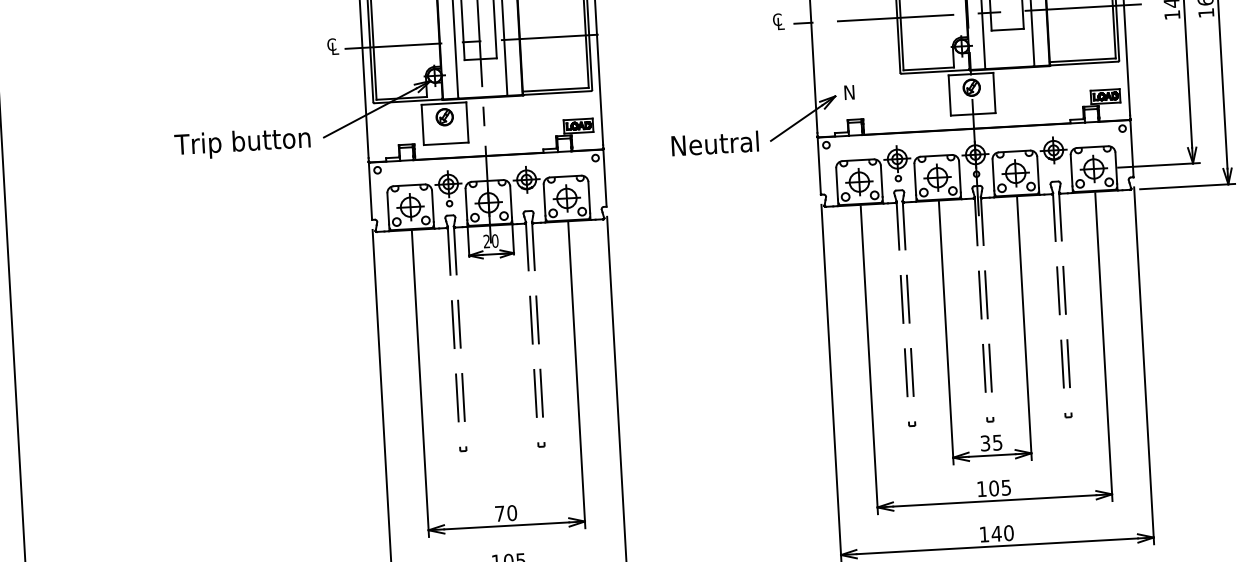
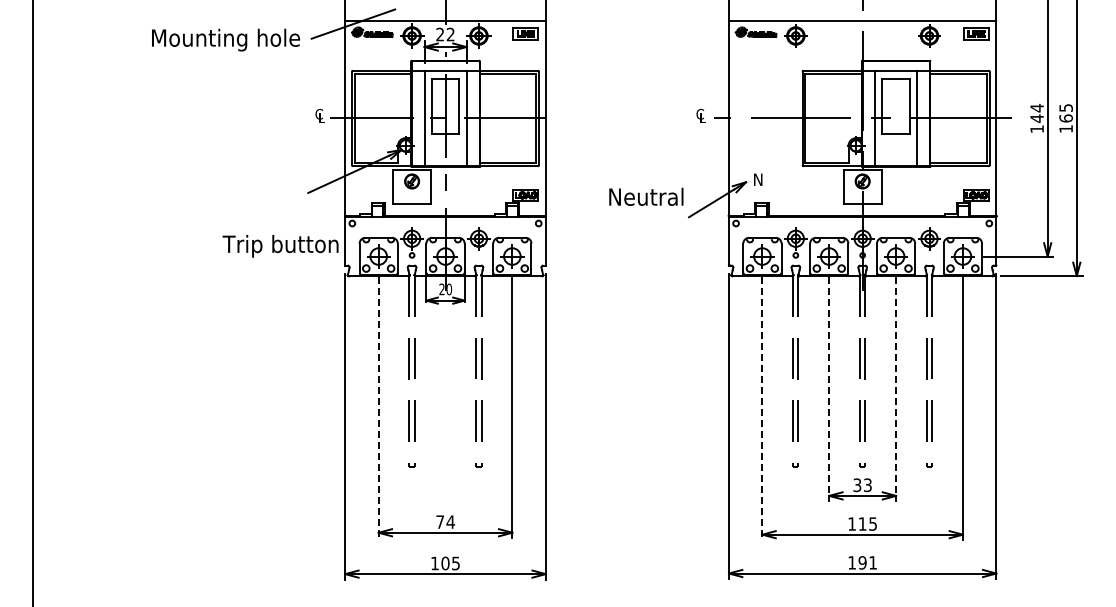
text: (242, 143) -> (280, 246), moved
text: (715, 143) -> (646, 196), moved
line: (1024, 328) -> (896, 389), solid -> dashed
line: (946, 333) -> (829, 389), solid -> dashed
line: (869, 359) -> (762, 408), solid -> dashed
line: (420, 383) -> (378, 407), solid -> dashed
text: (997, 441) -> (867, 484), 35 -> 33
text: (993, 487) -> (862, 523), 105 -> 115
text: (511, 512) -> (450, 521), 70 -> 74
text: (1002, 533) -> (867, 562), 140 -> 191

